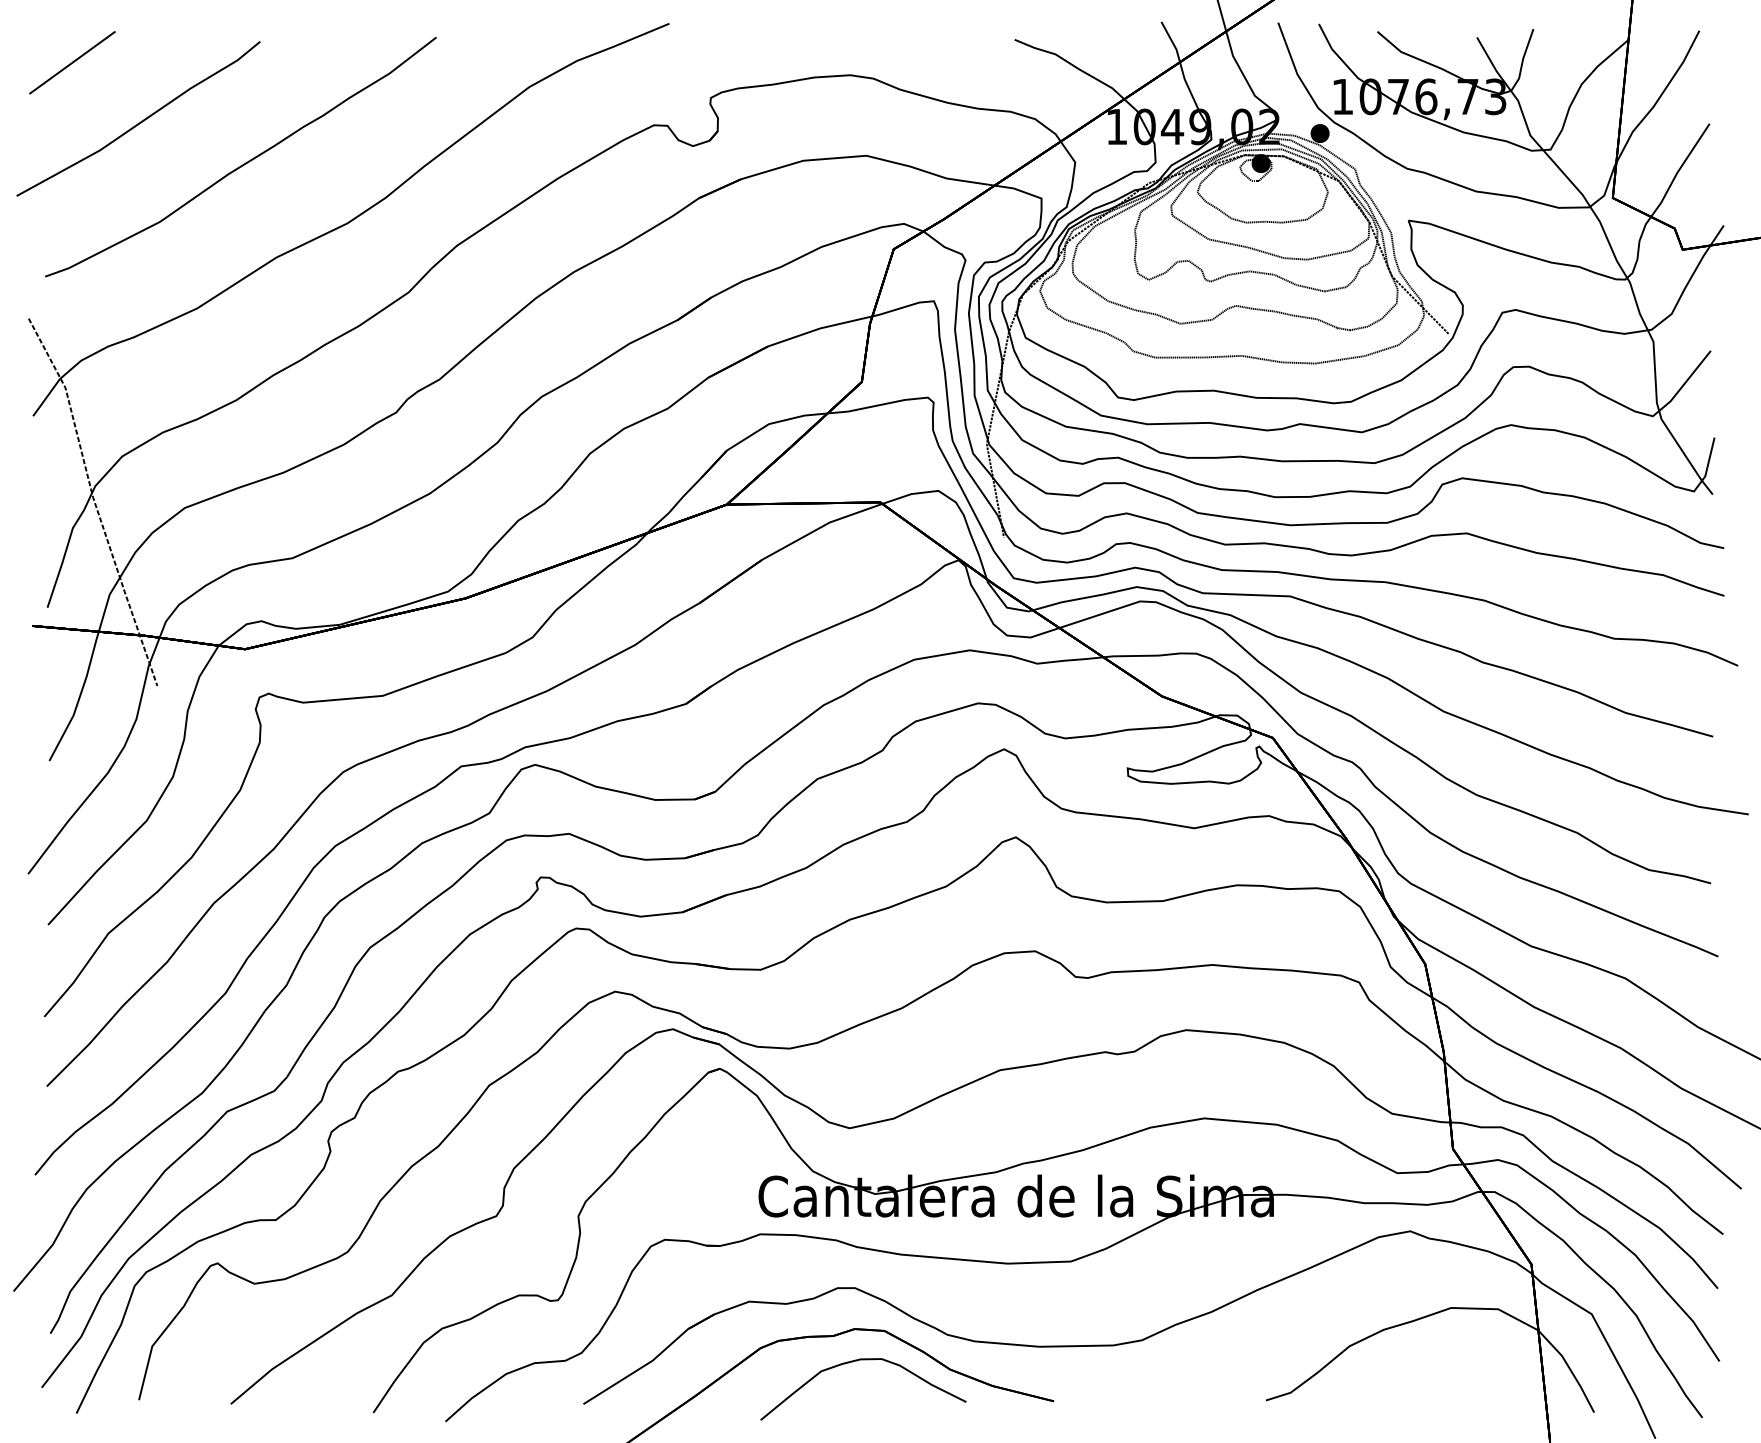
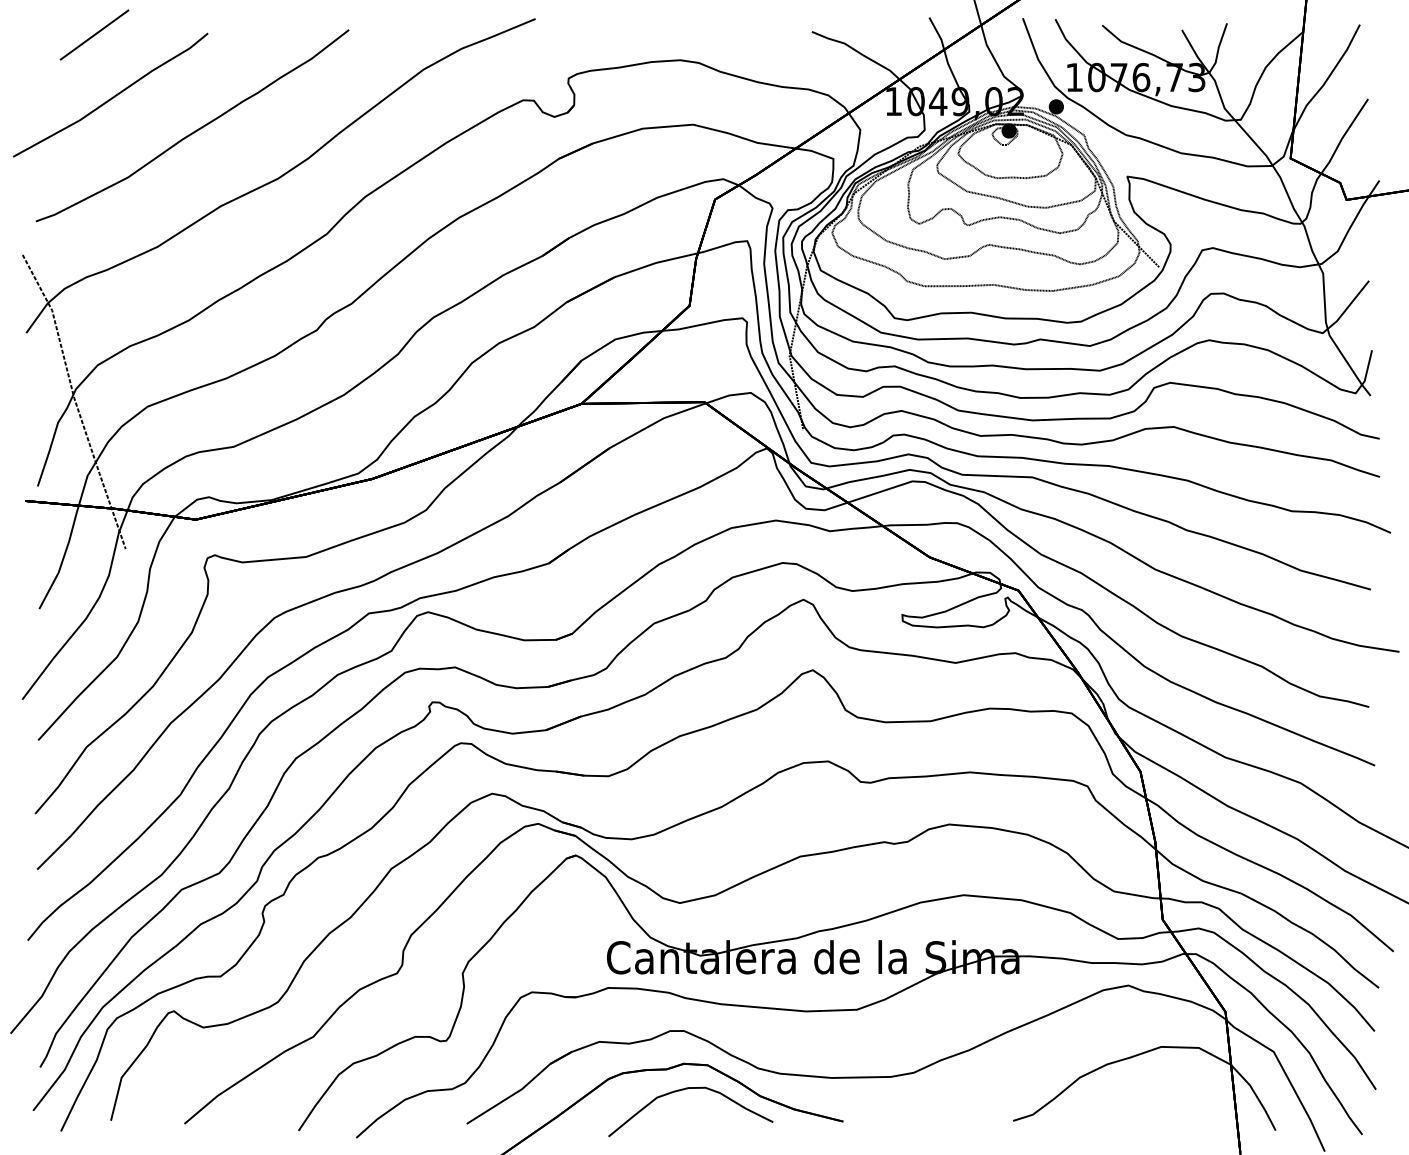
line: (72, 62) -> (94, 34), moved

